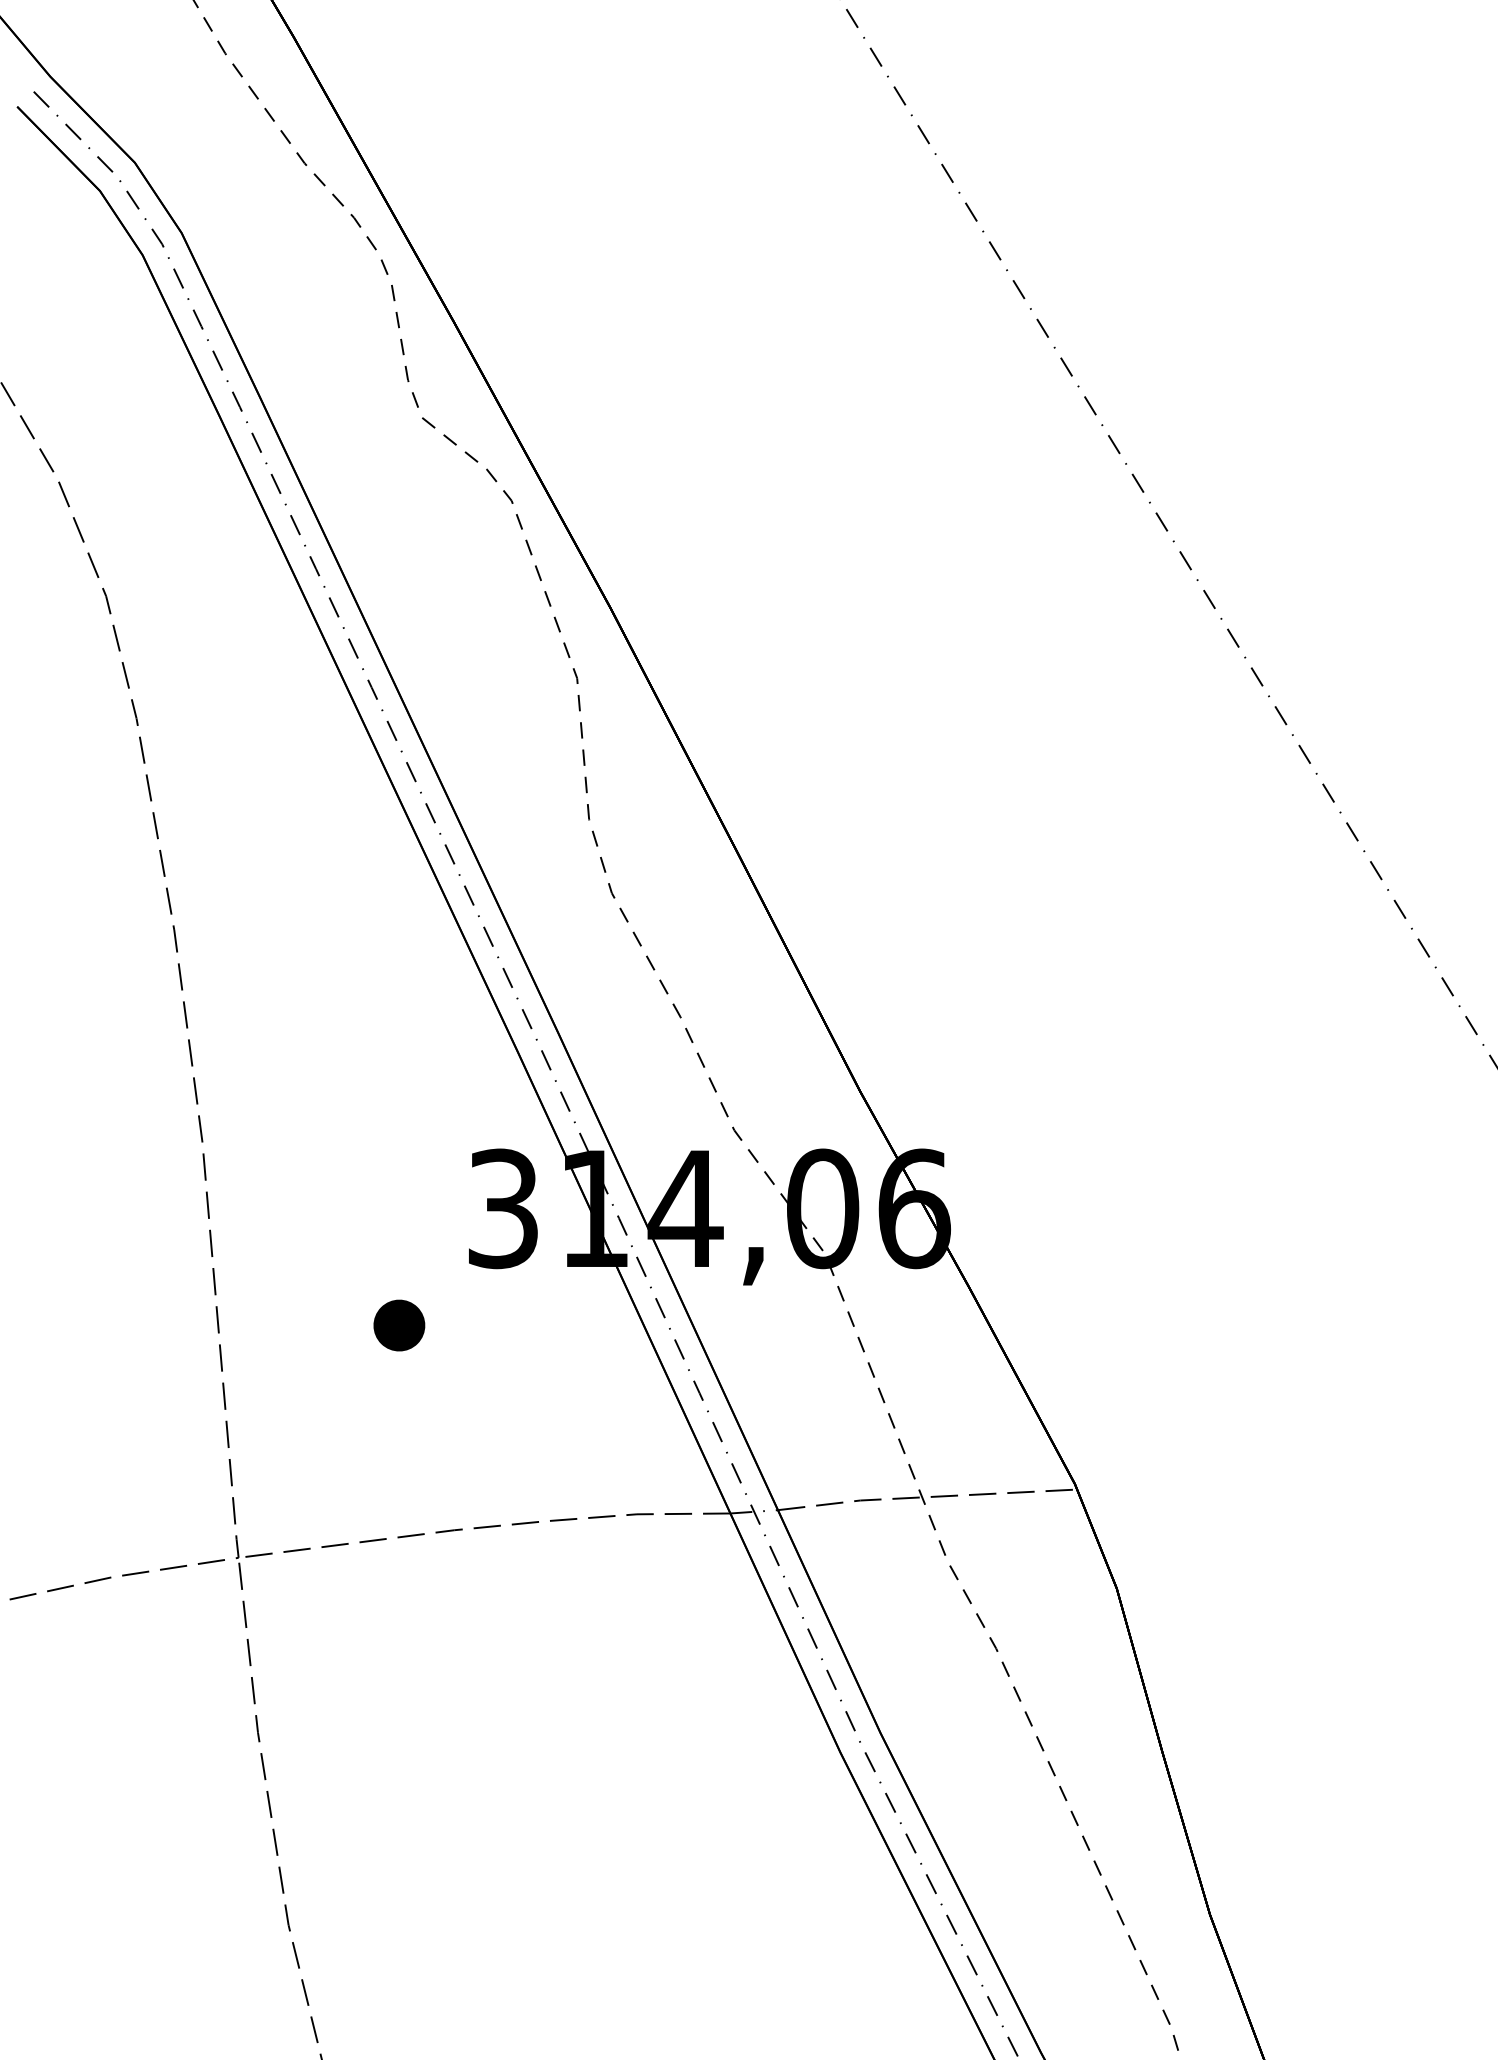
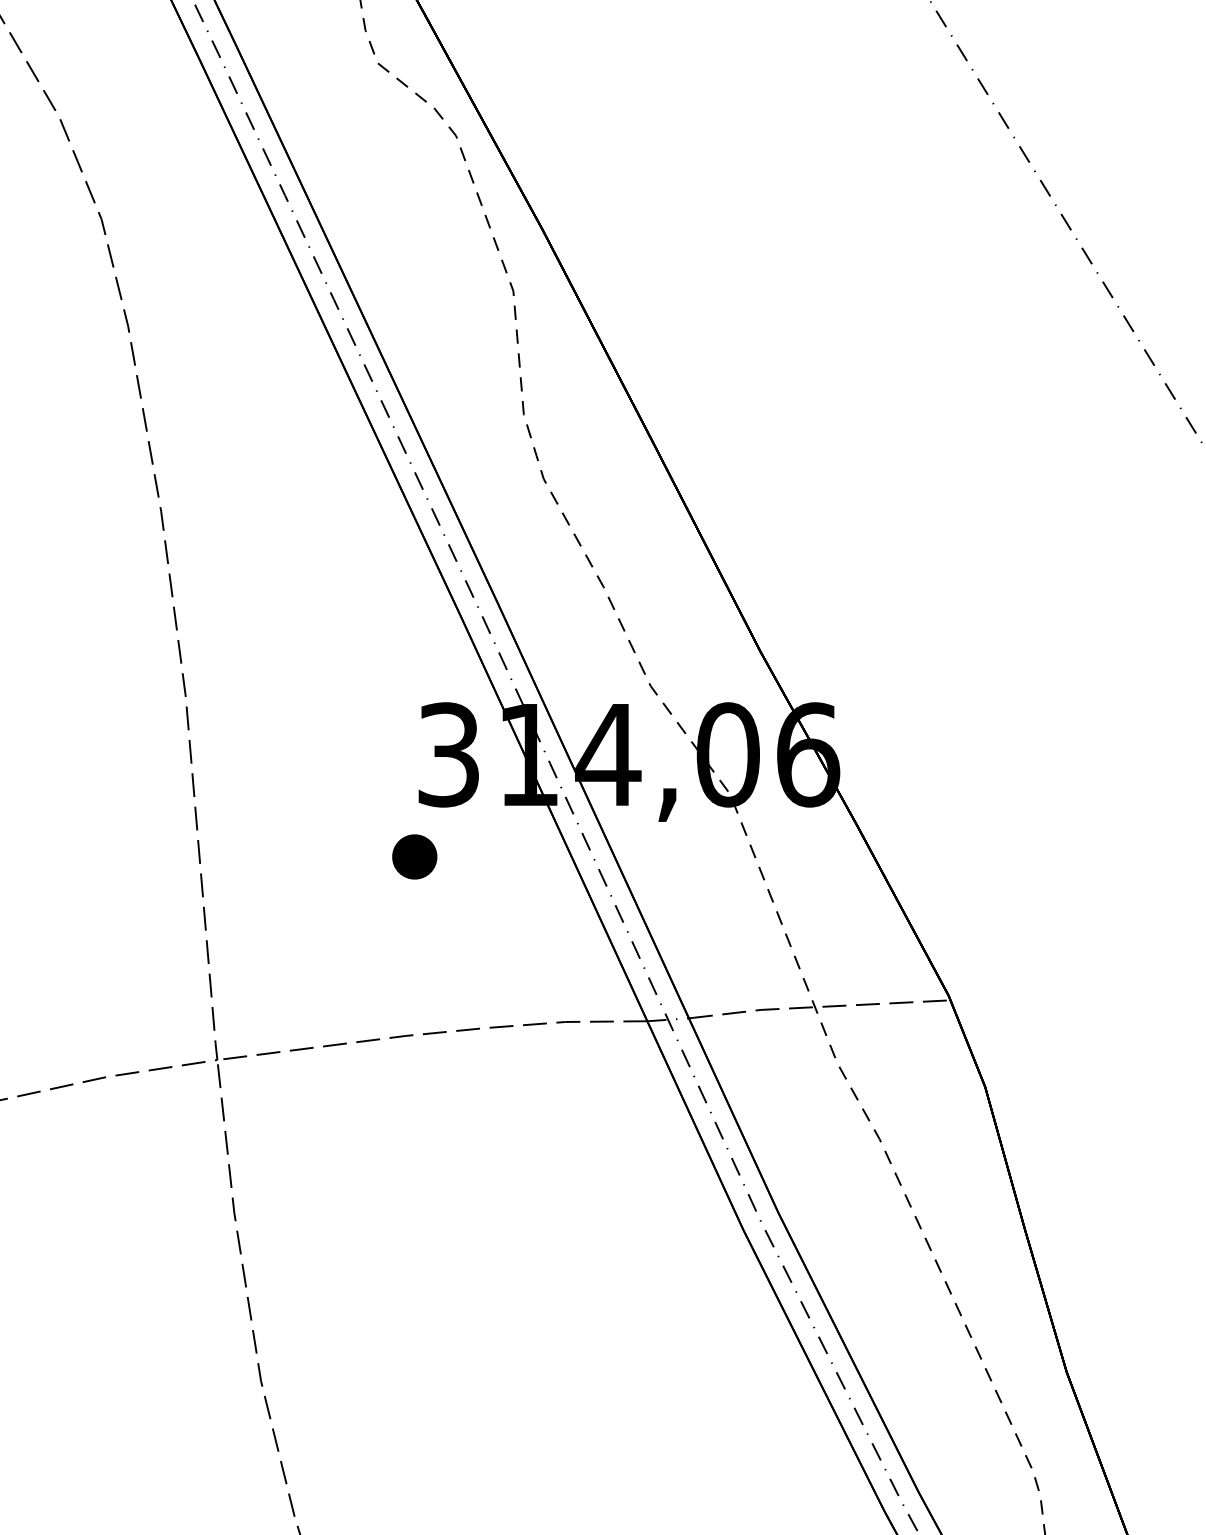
part: (399, 1325) -> (414, 856), moved

